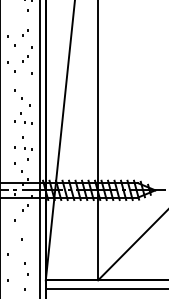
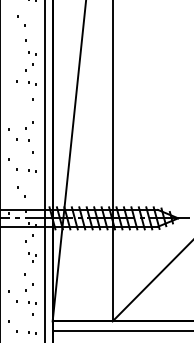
part: (25, 109) -> (29, 125), size x0.62
part: (28, 224) -> (32, 257), added

